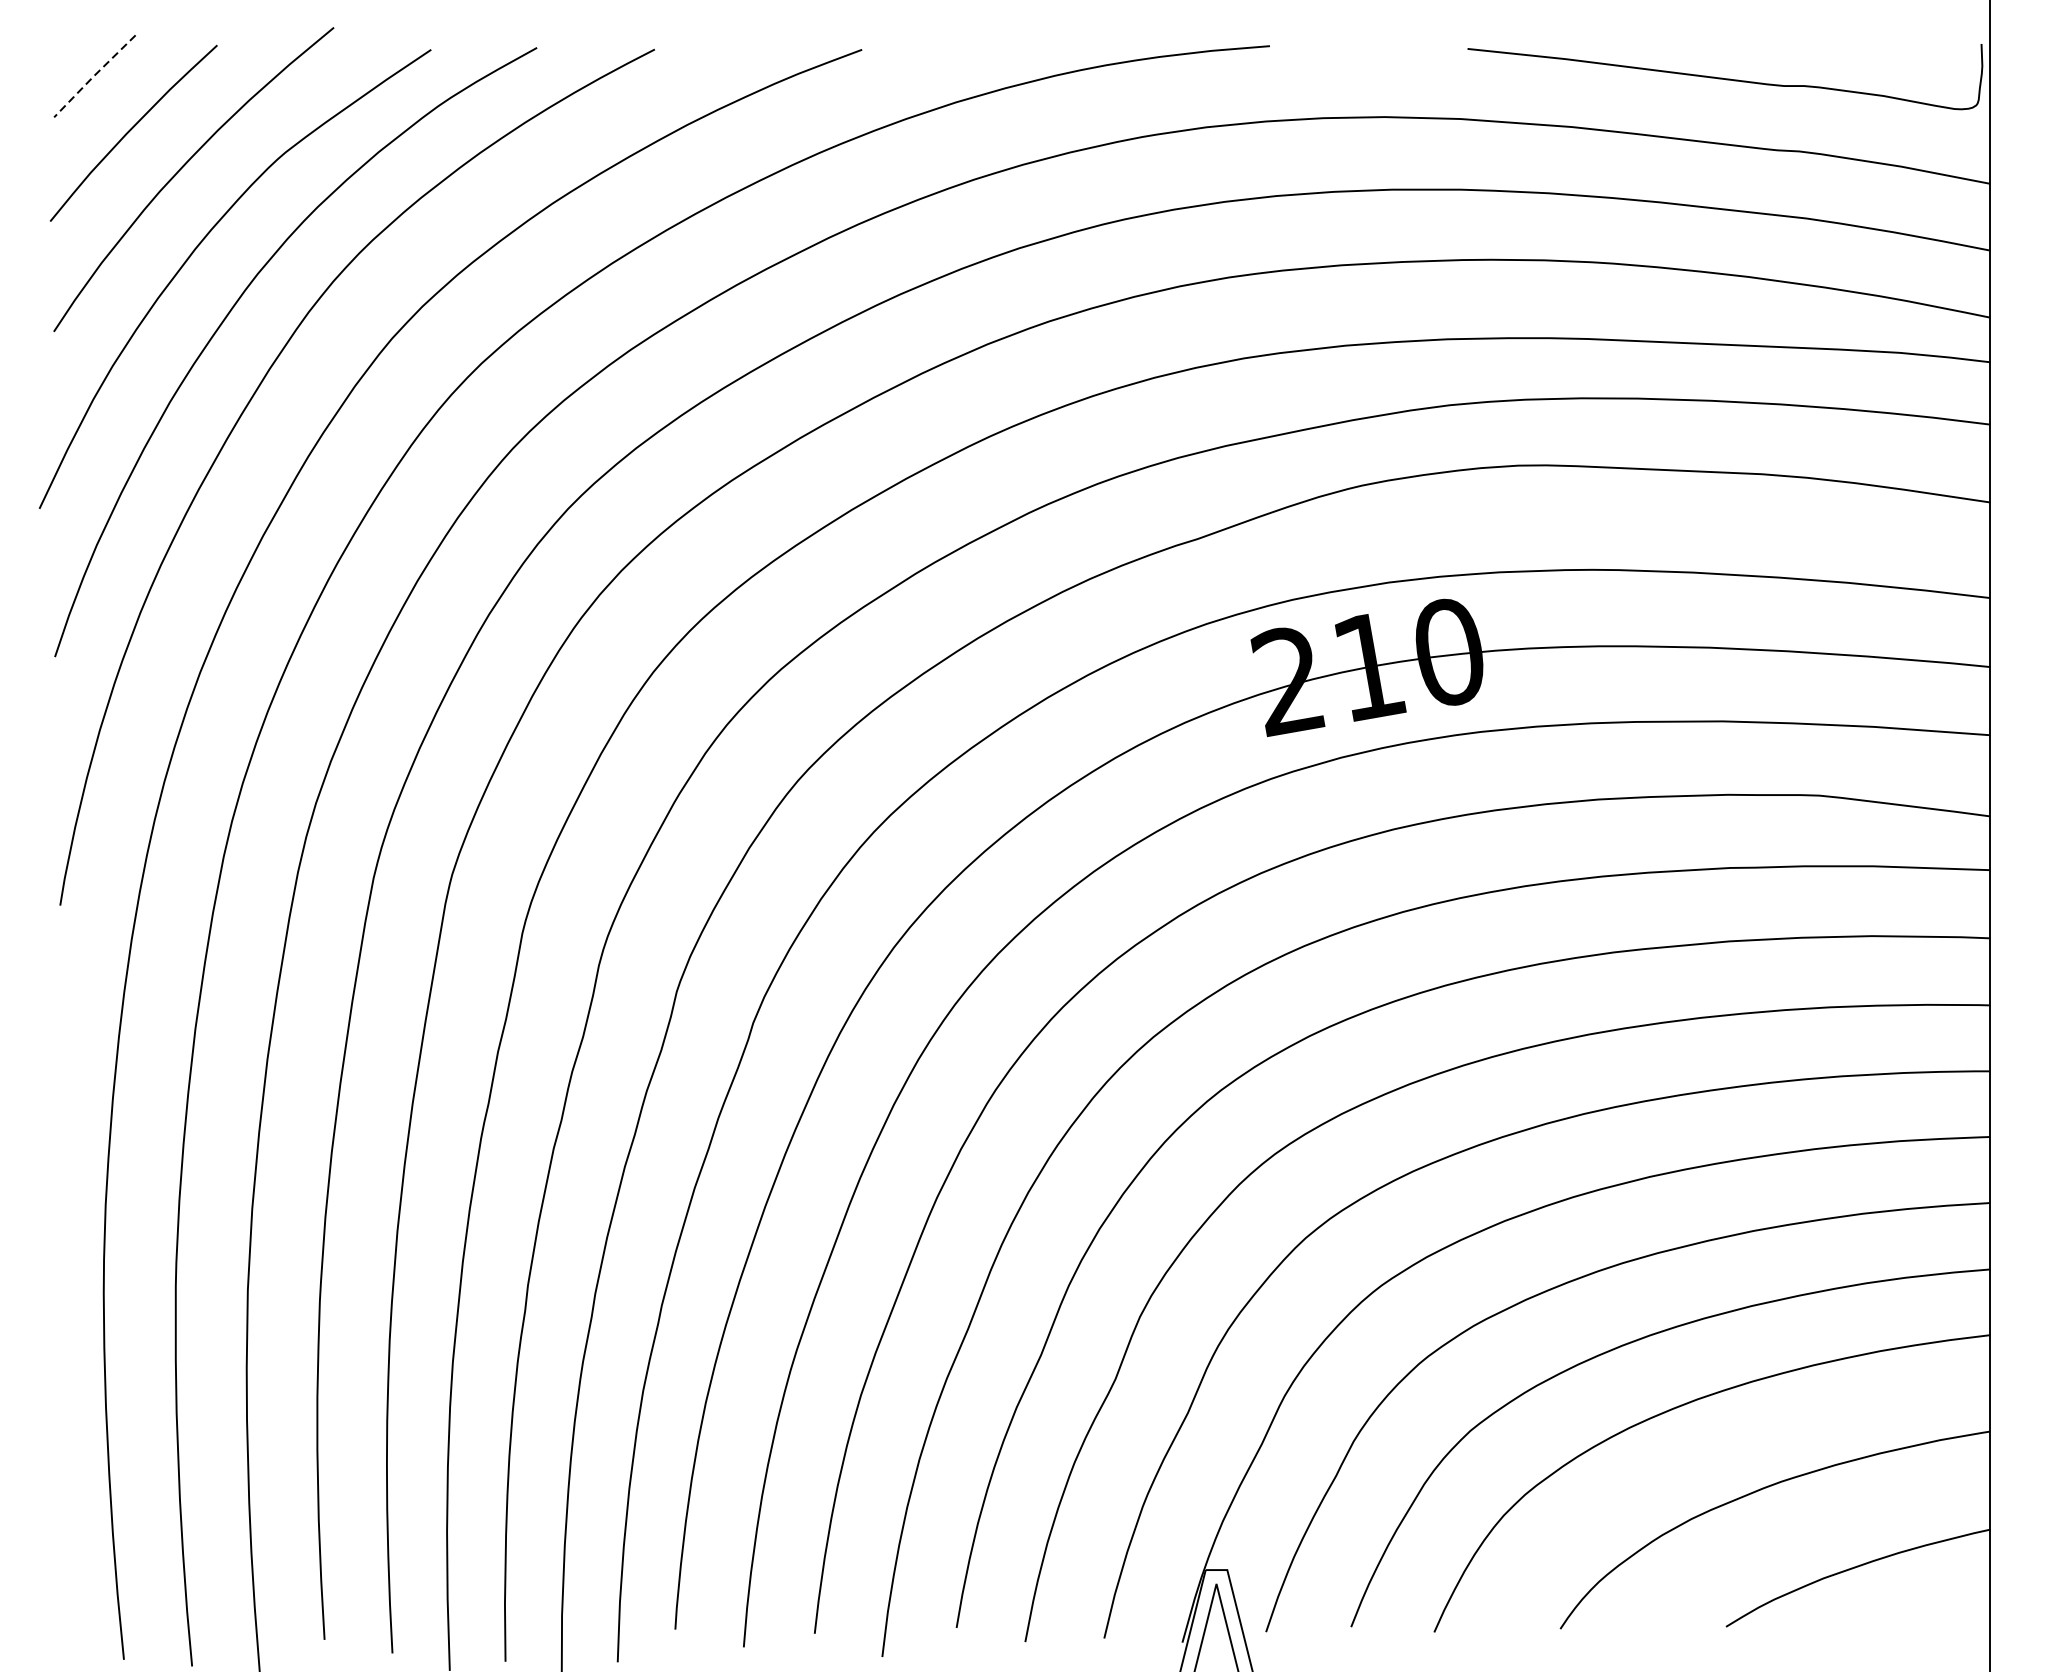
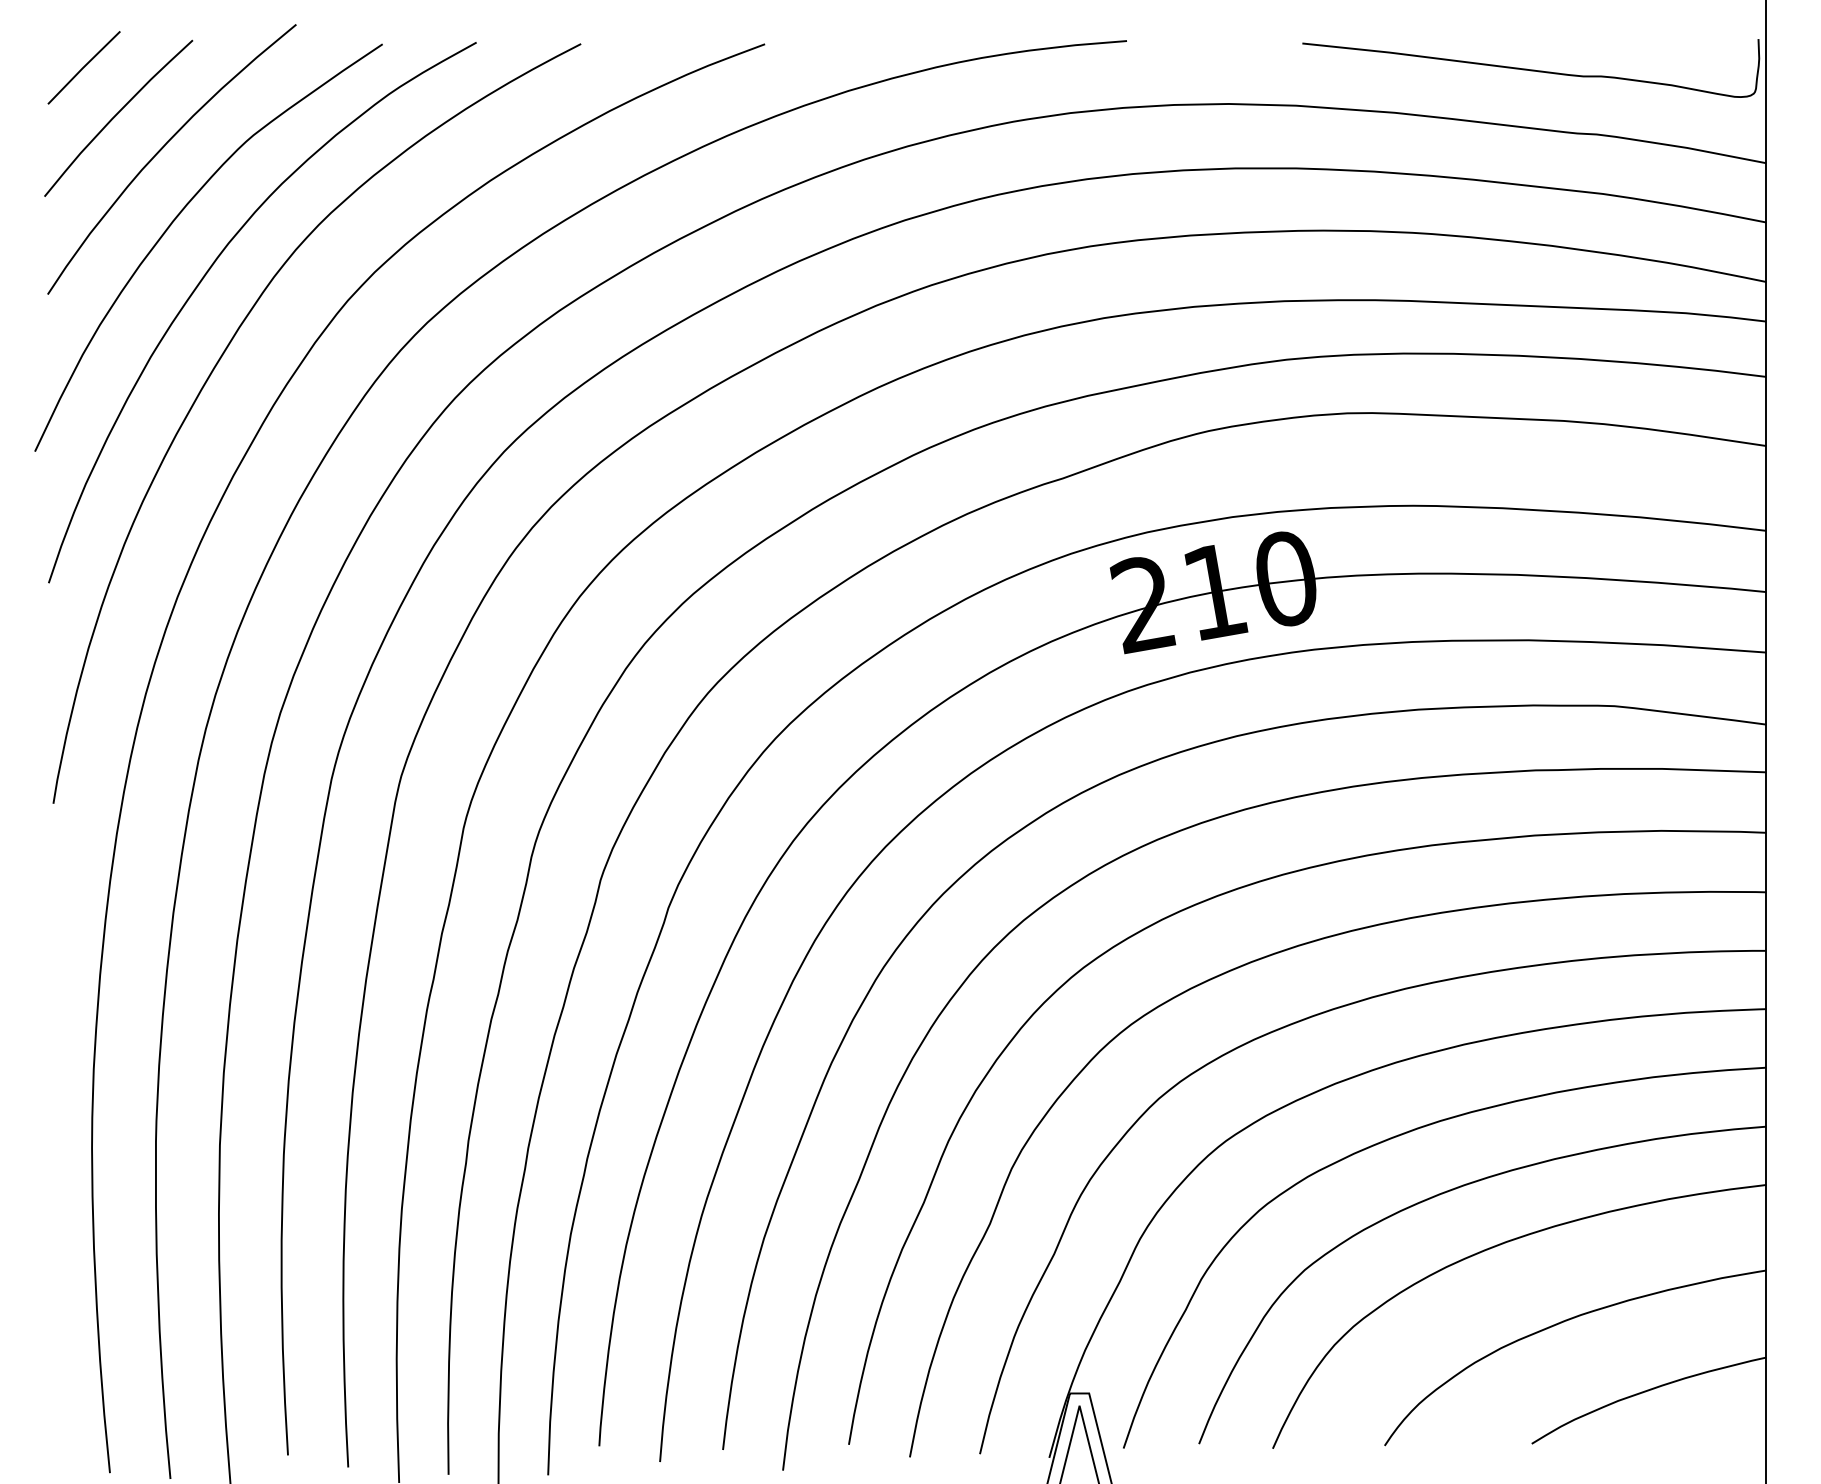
line: (94, 75) -> (83, 67), dashed -> solid

